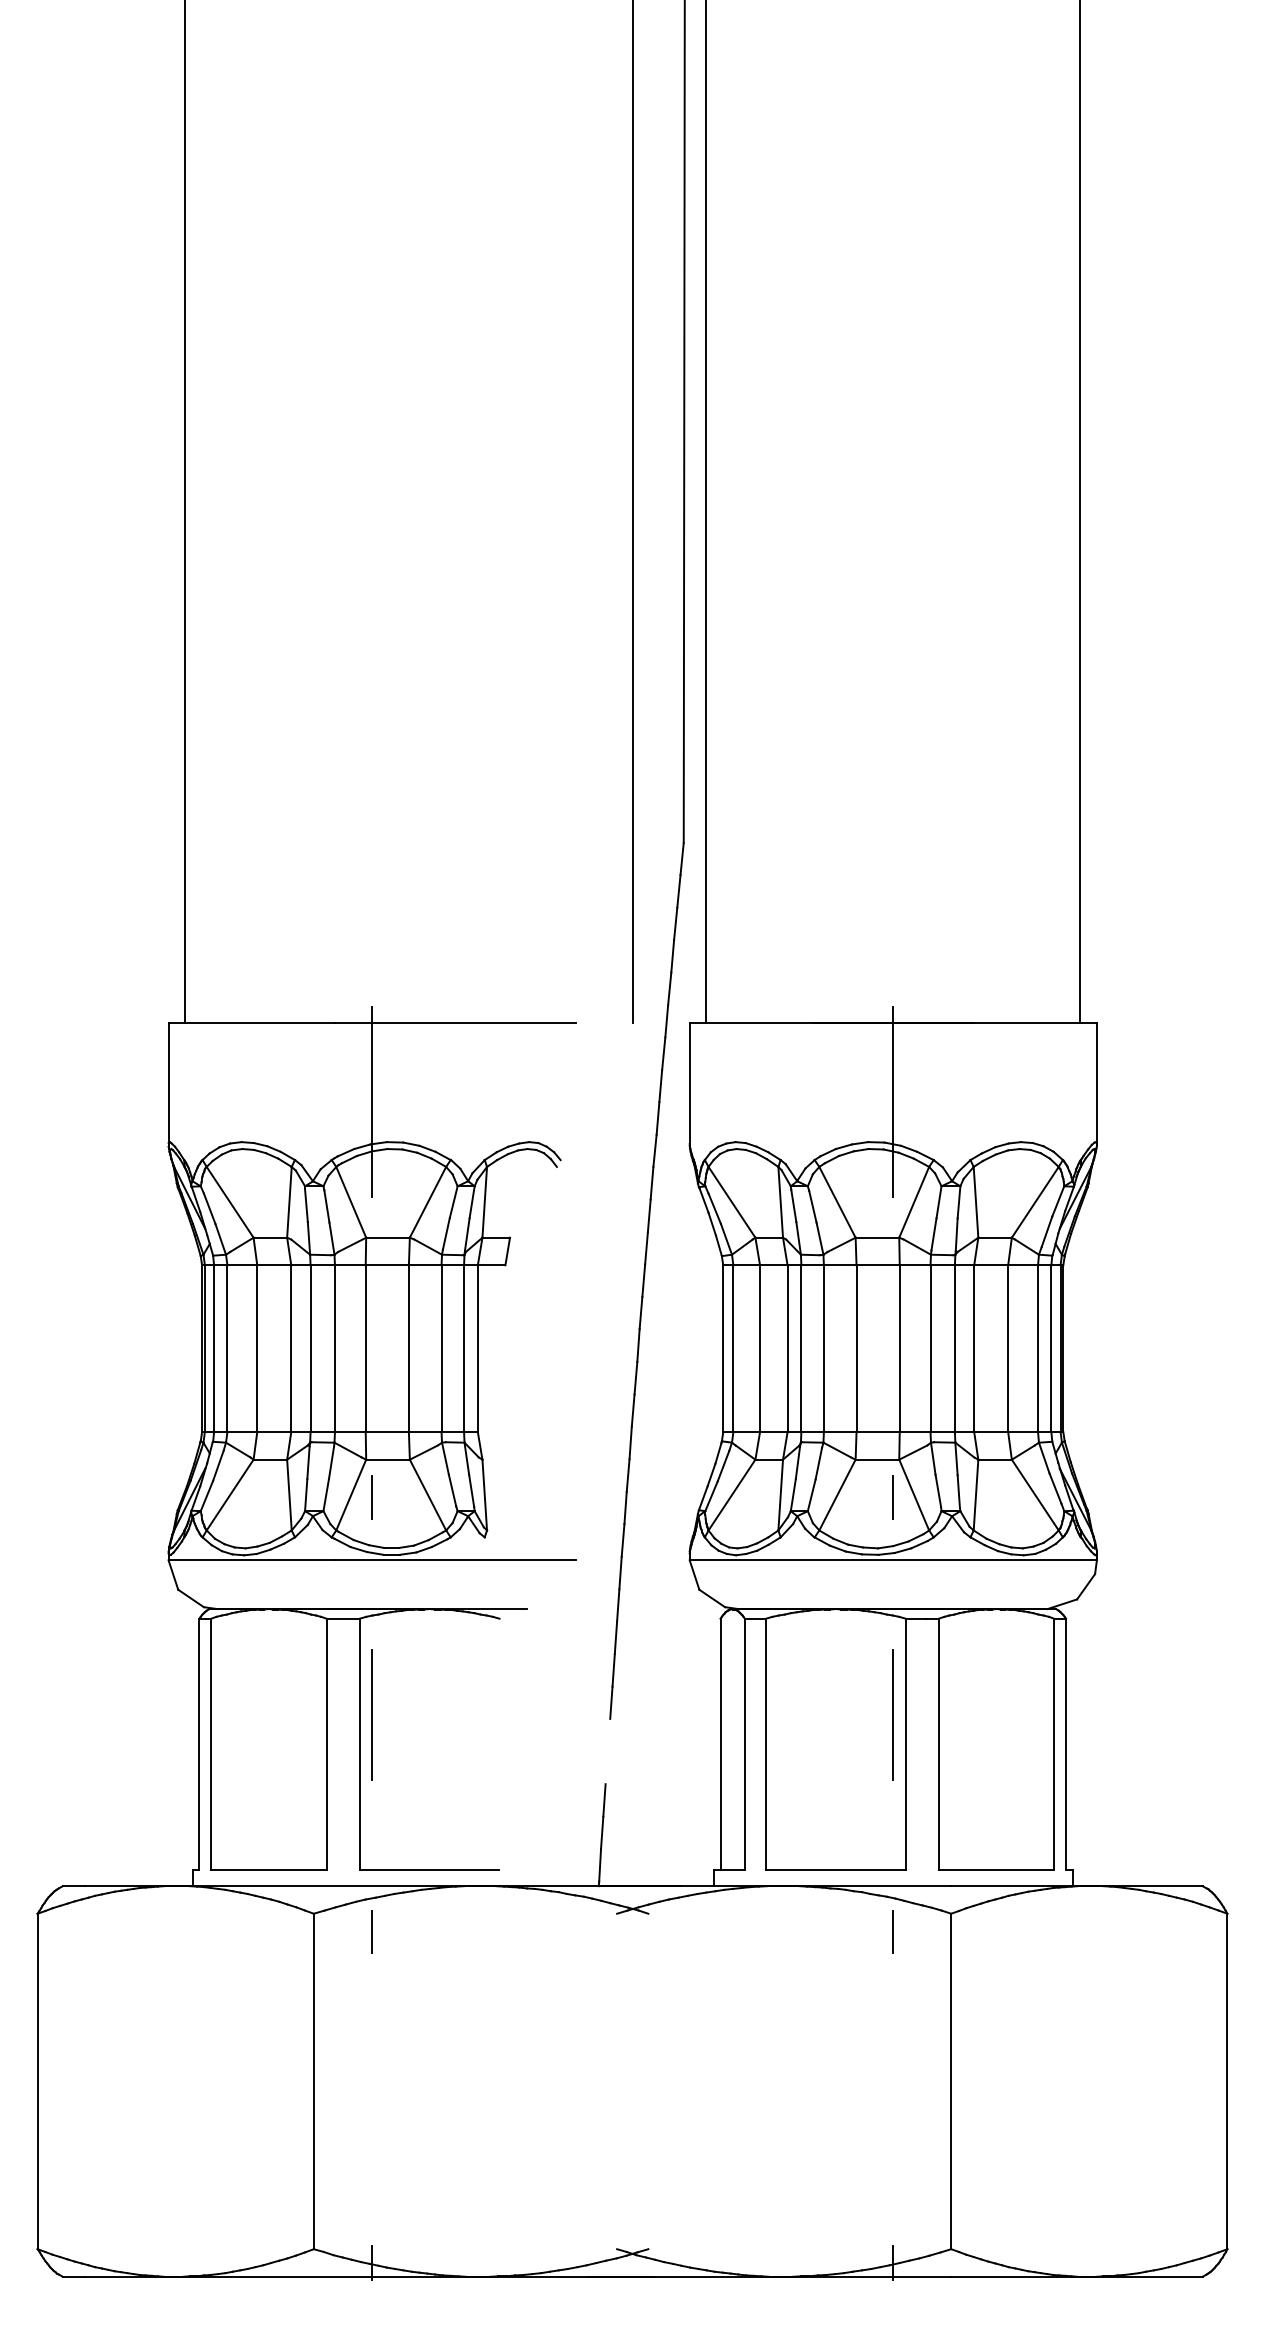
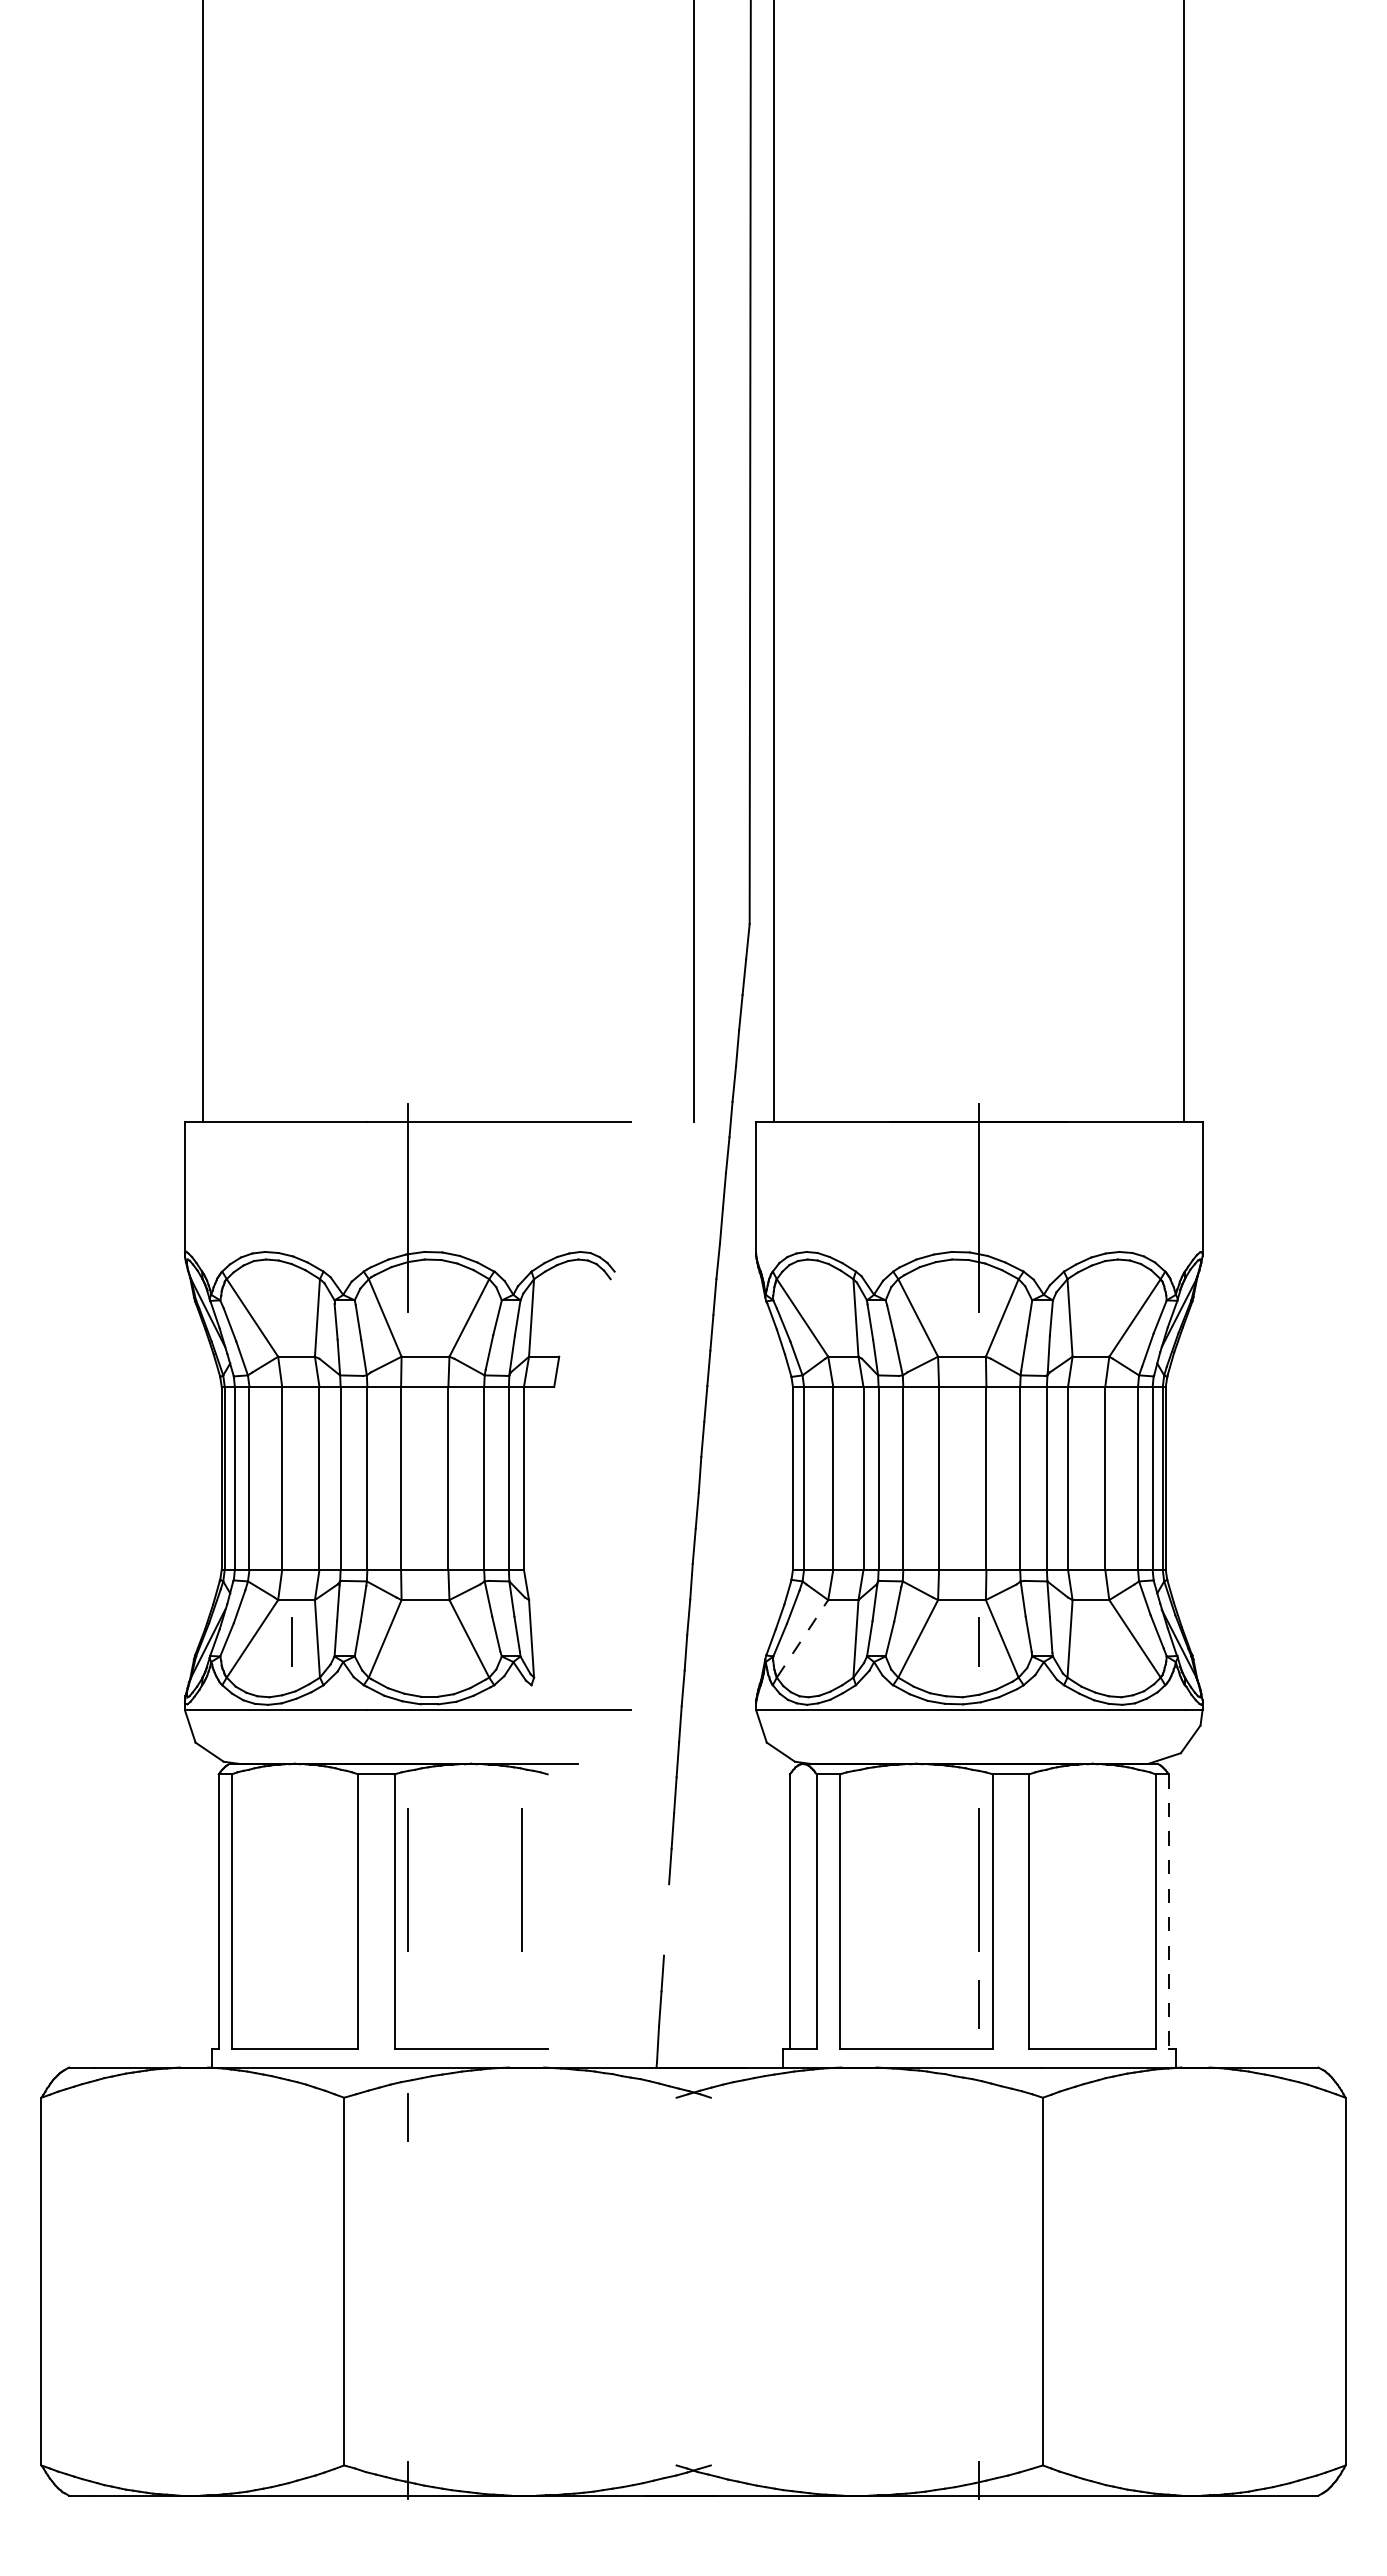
line: (731, 1494) -> (802, 1638), solid -> dashed
line: (371, 1497) -> (291, 1641), moved
line: (475, 1714) -> (521, 1879), added
line: (1065, 1743) -> (1168, 1911), solid -> dashed
line: (892, 1931) -> (978, 2004), moved

